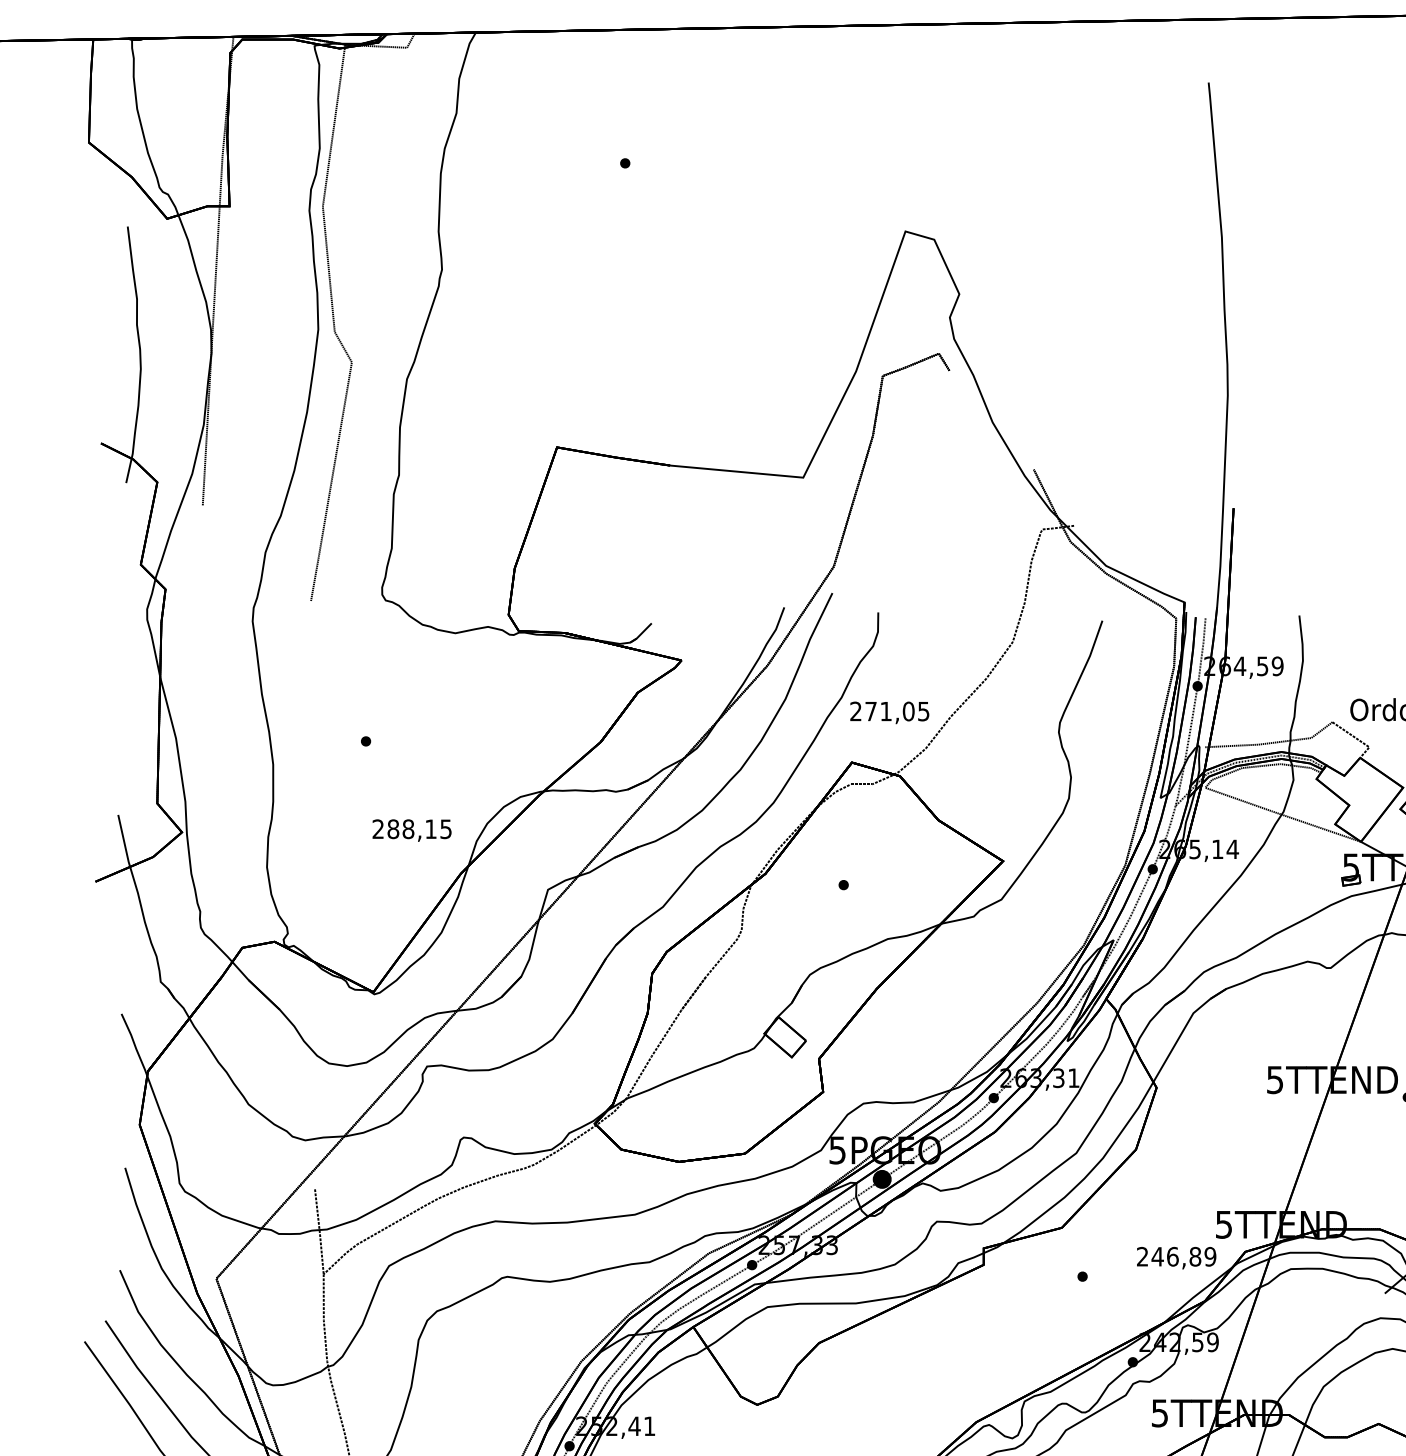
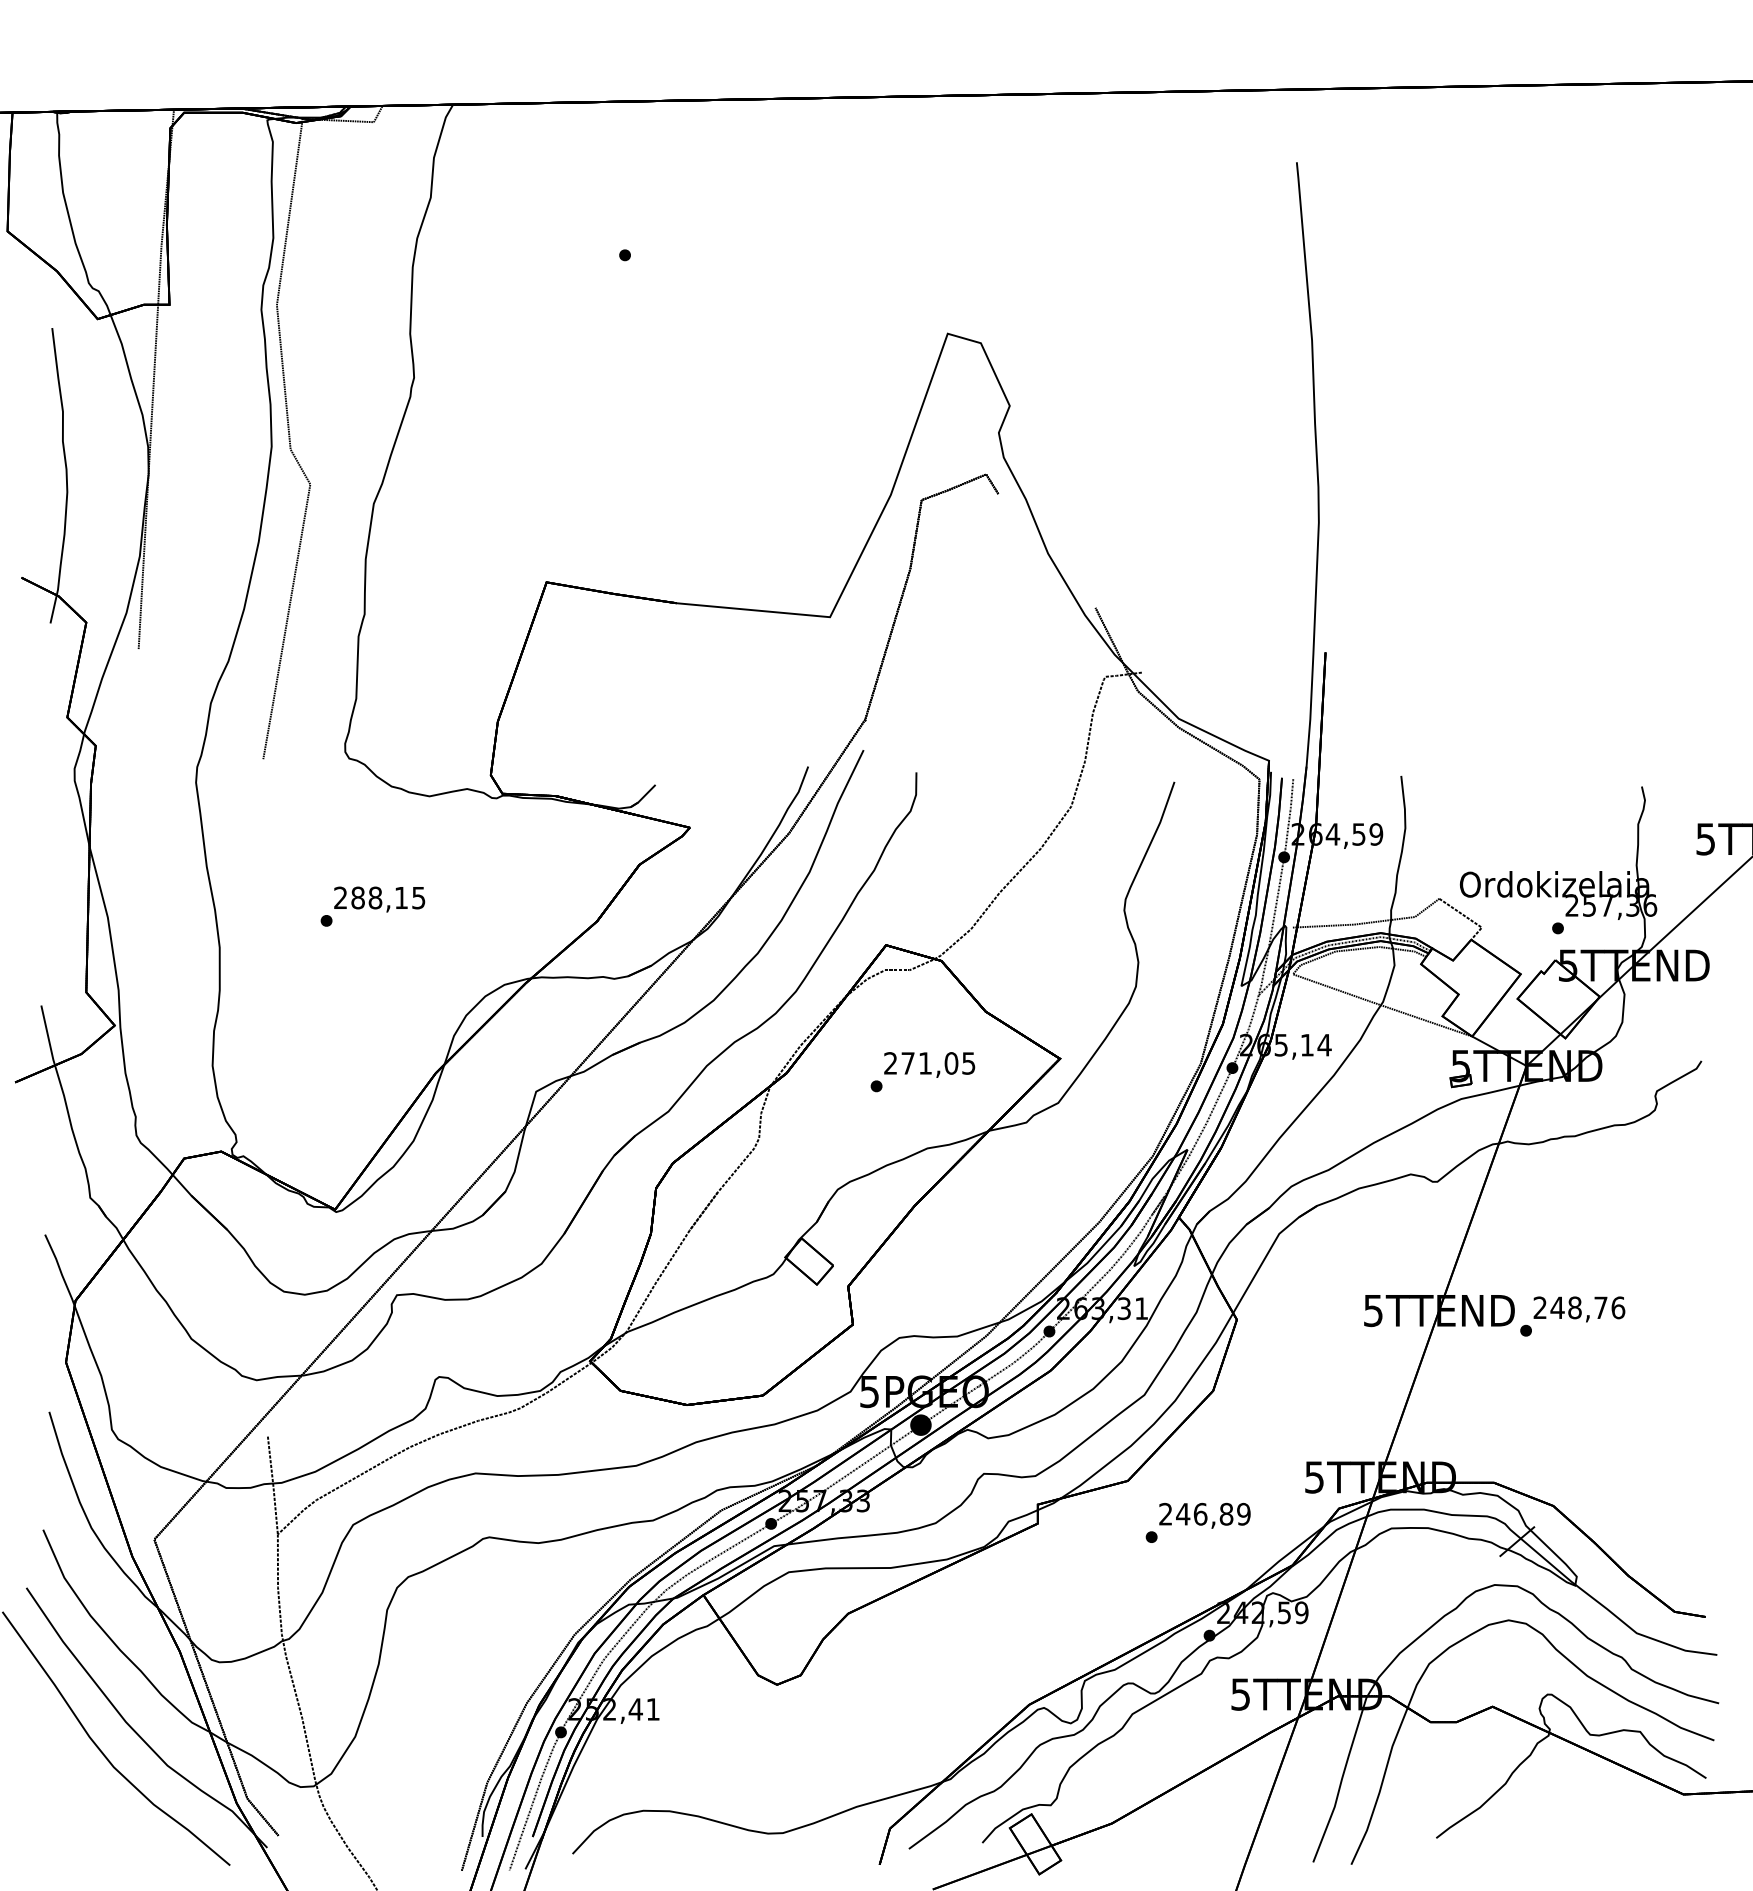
text: (889, 712) -> (929, 1064), moved
text: (411, 830) -> (379, 899), moved
text: (1176, 1257) -> (1204, 1515), moved

